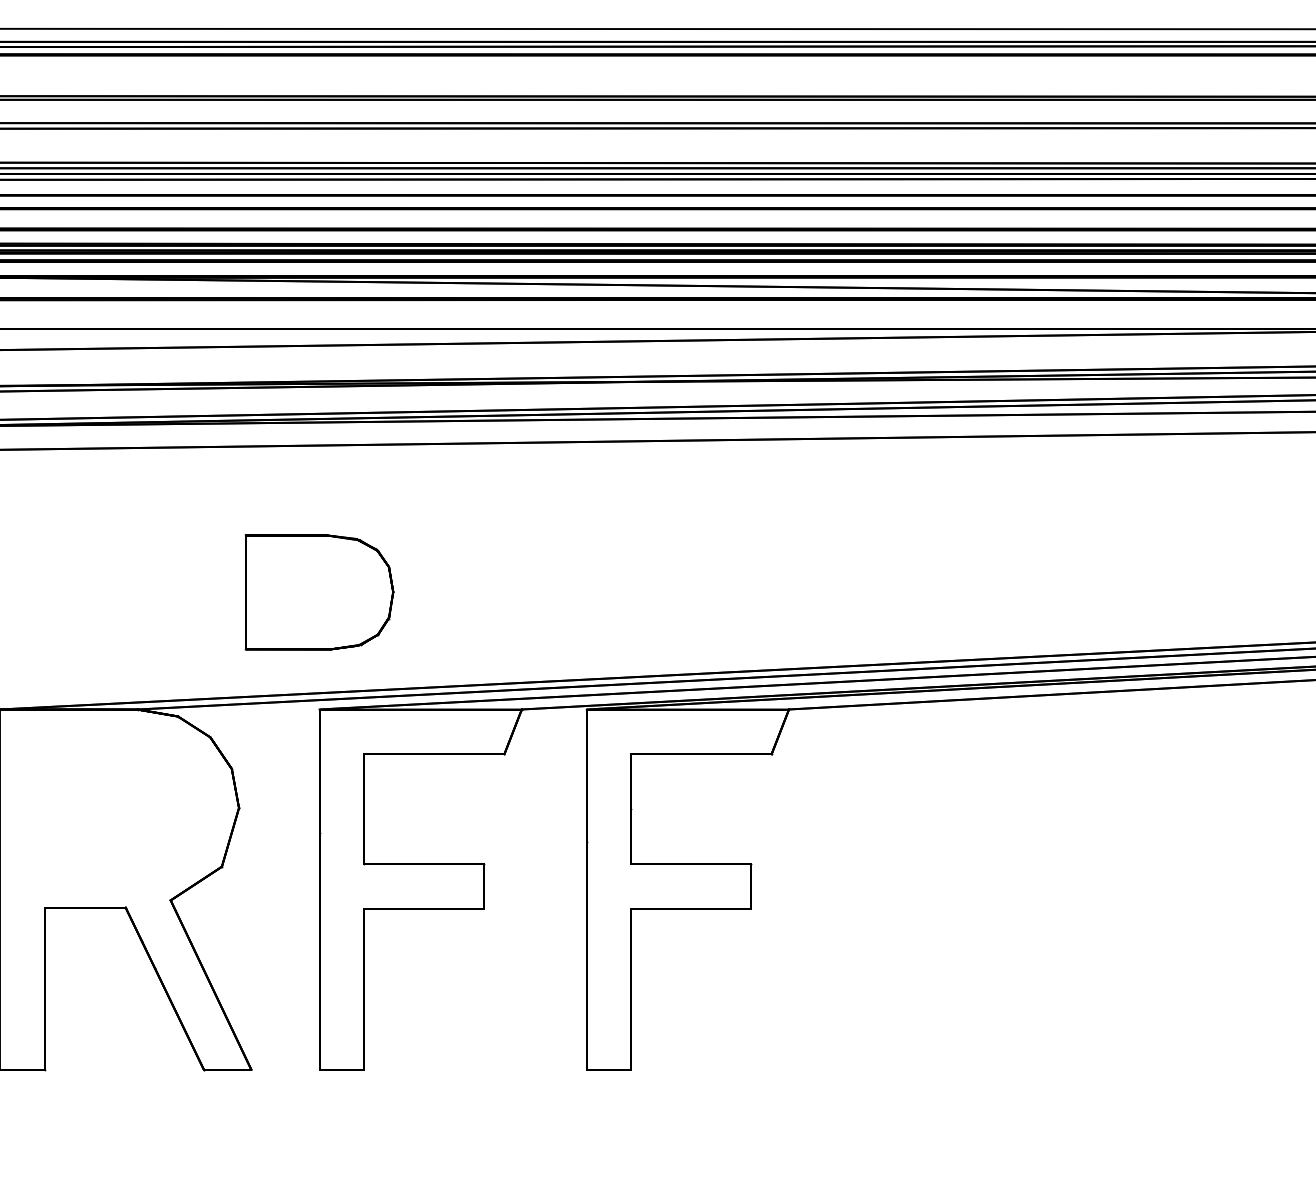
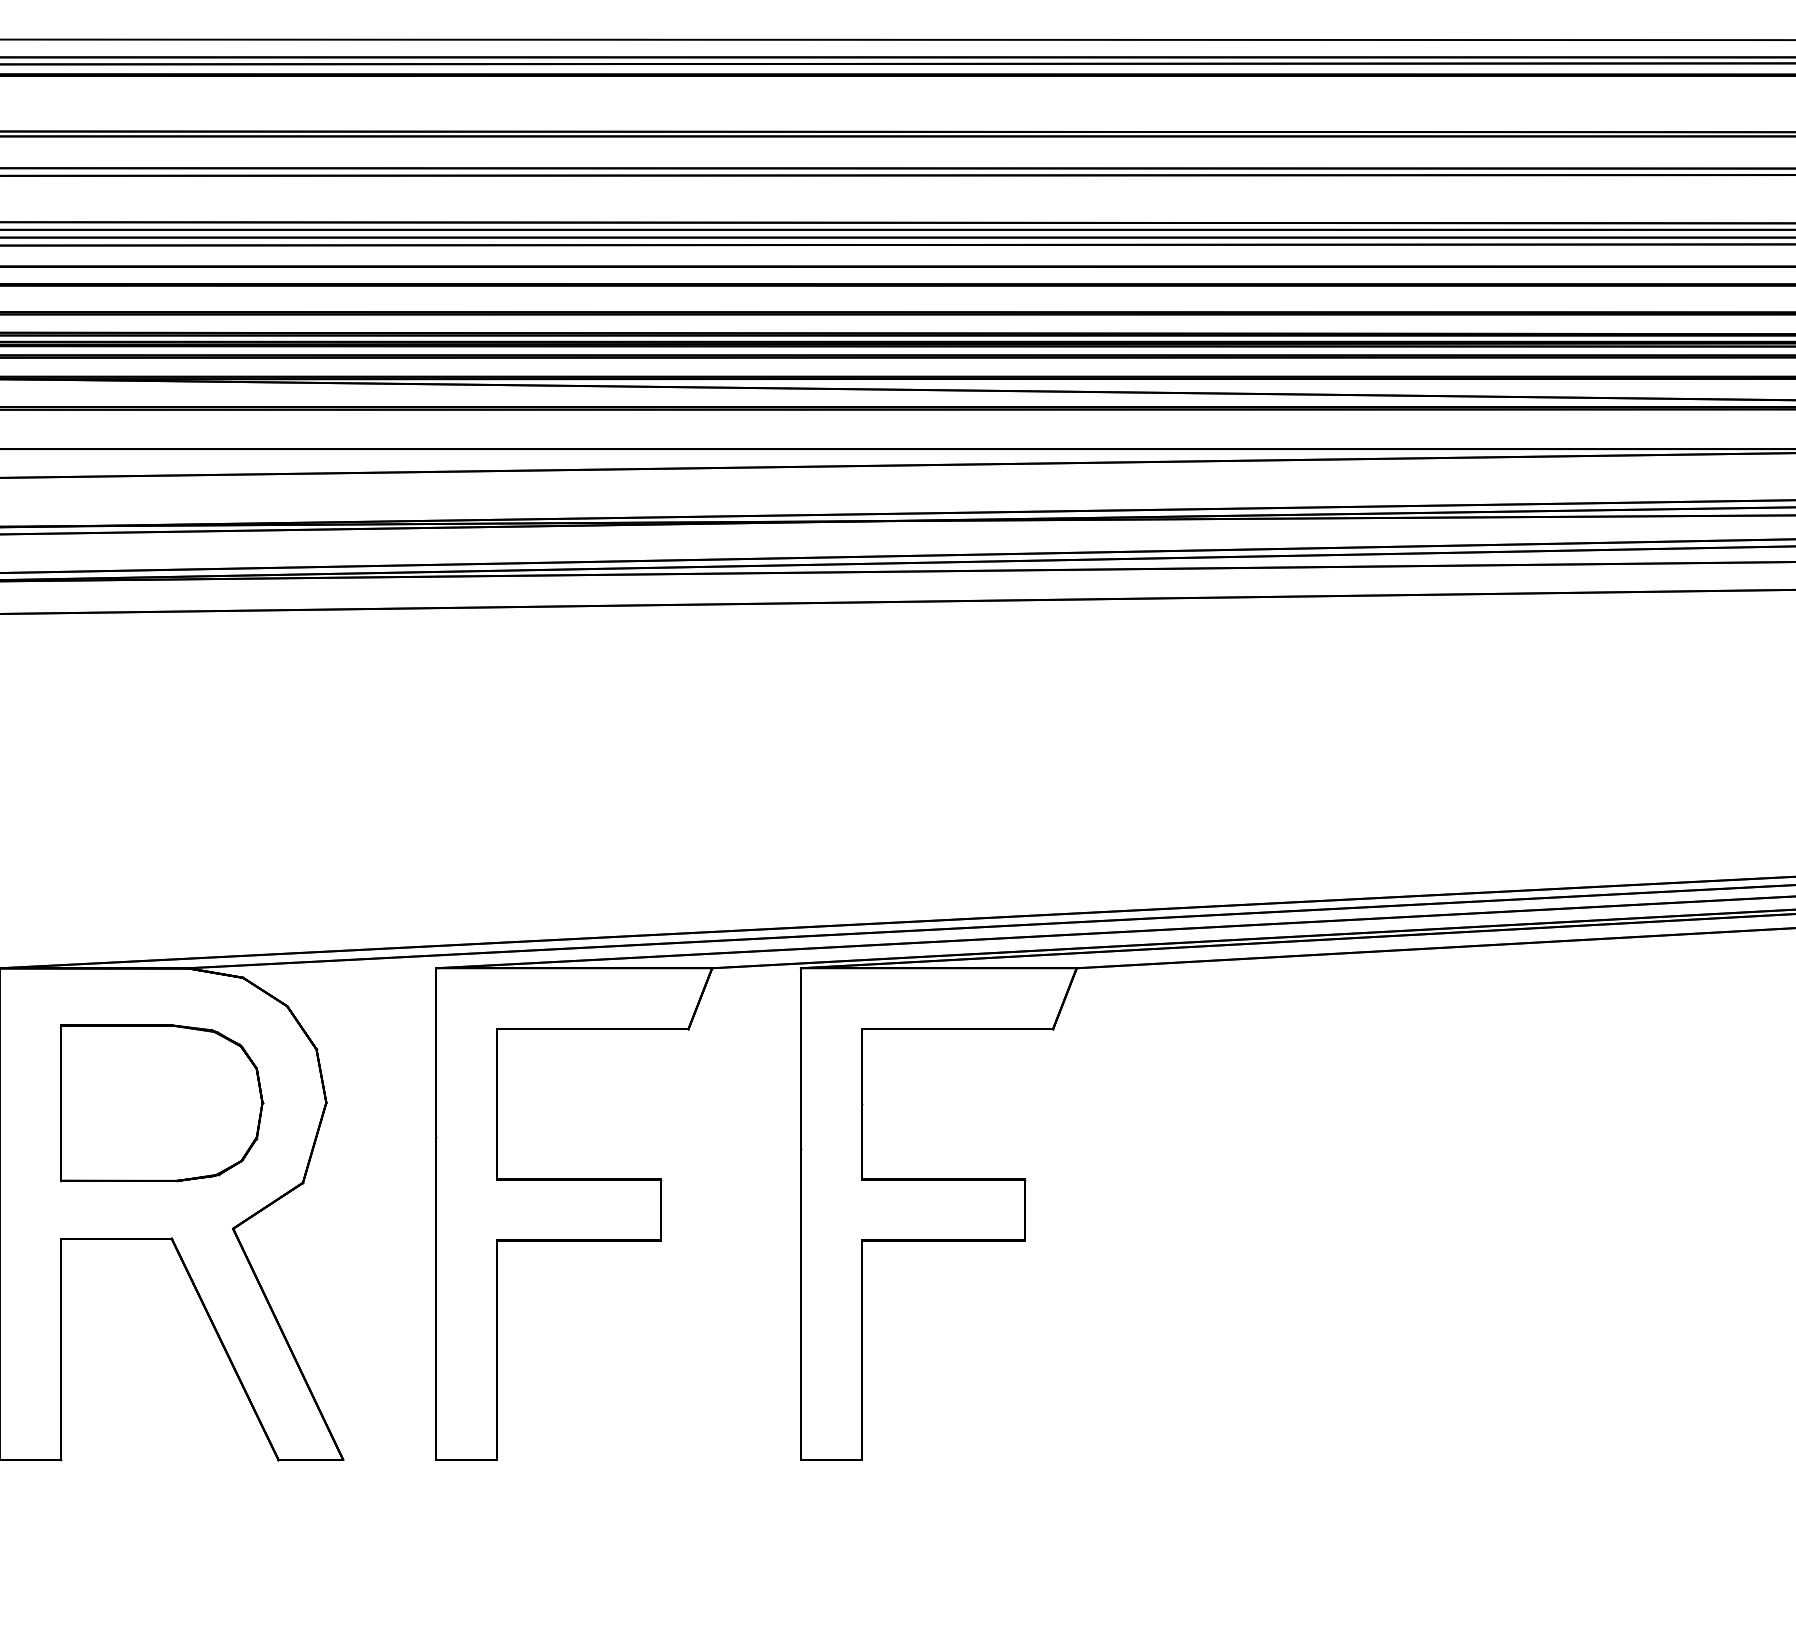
part: (319, 592) -> (161, 1103), moved

